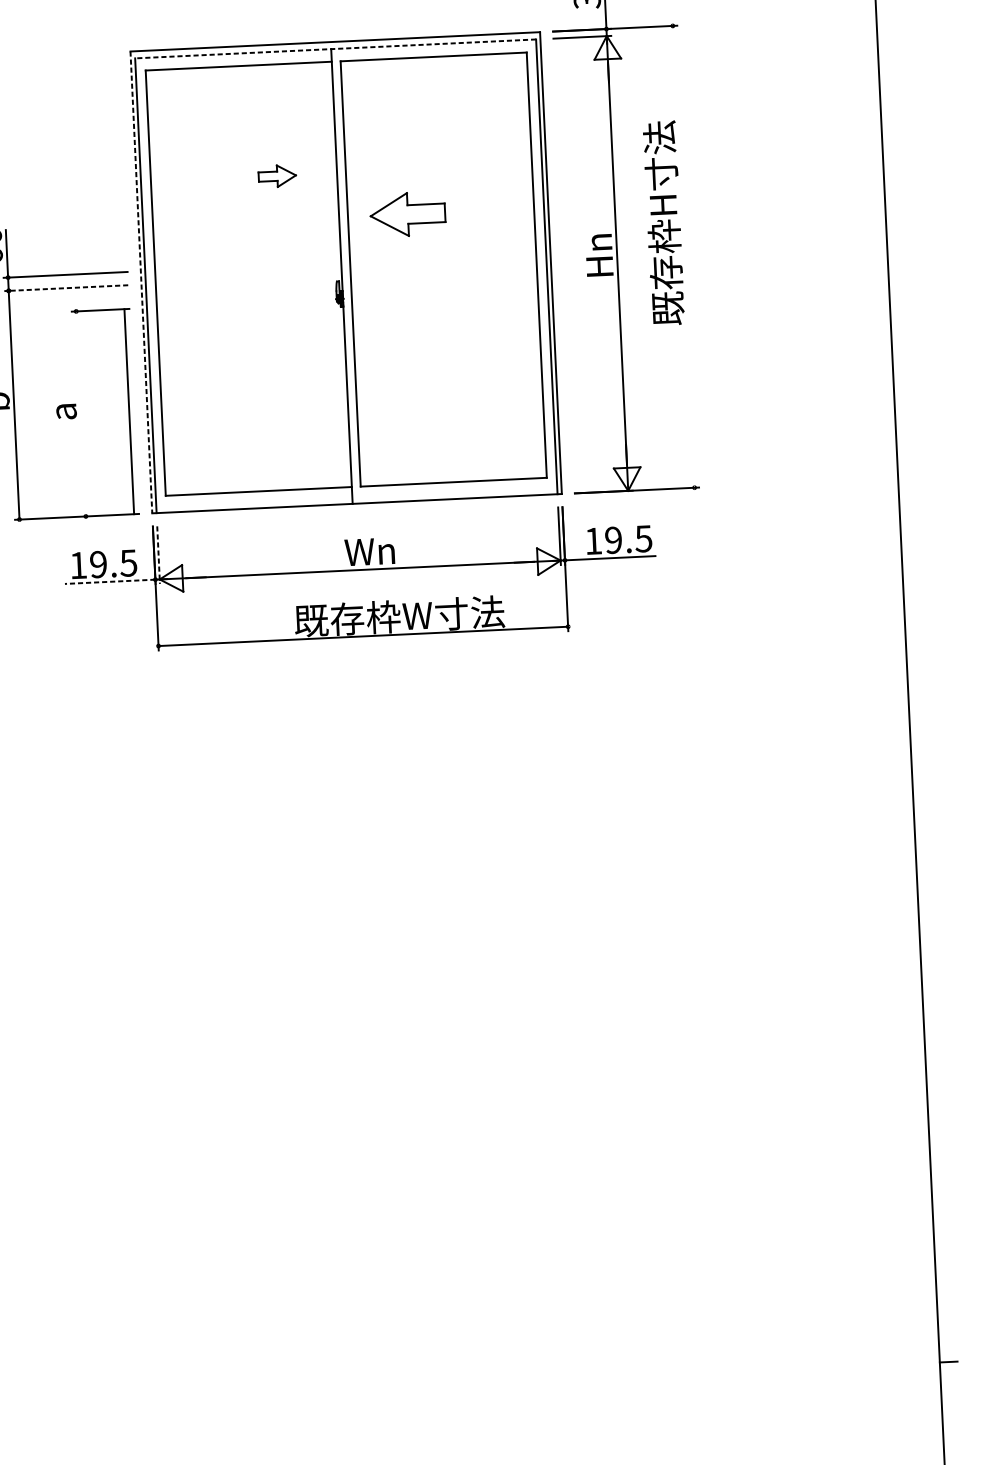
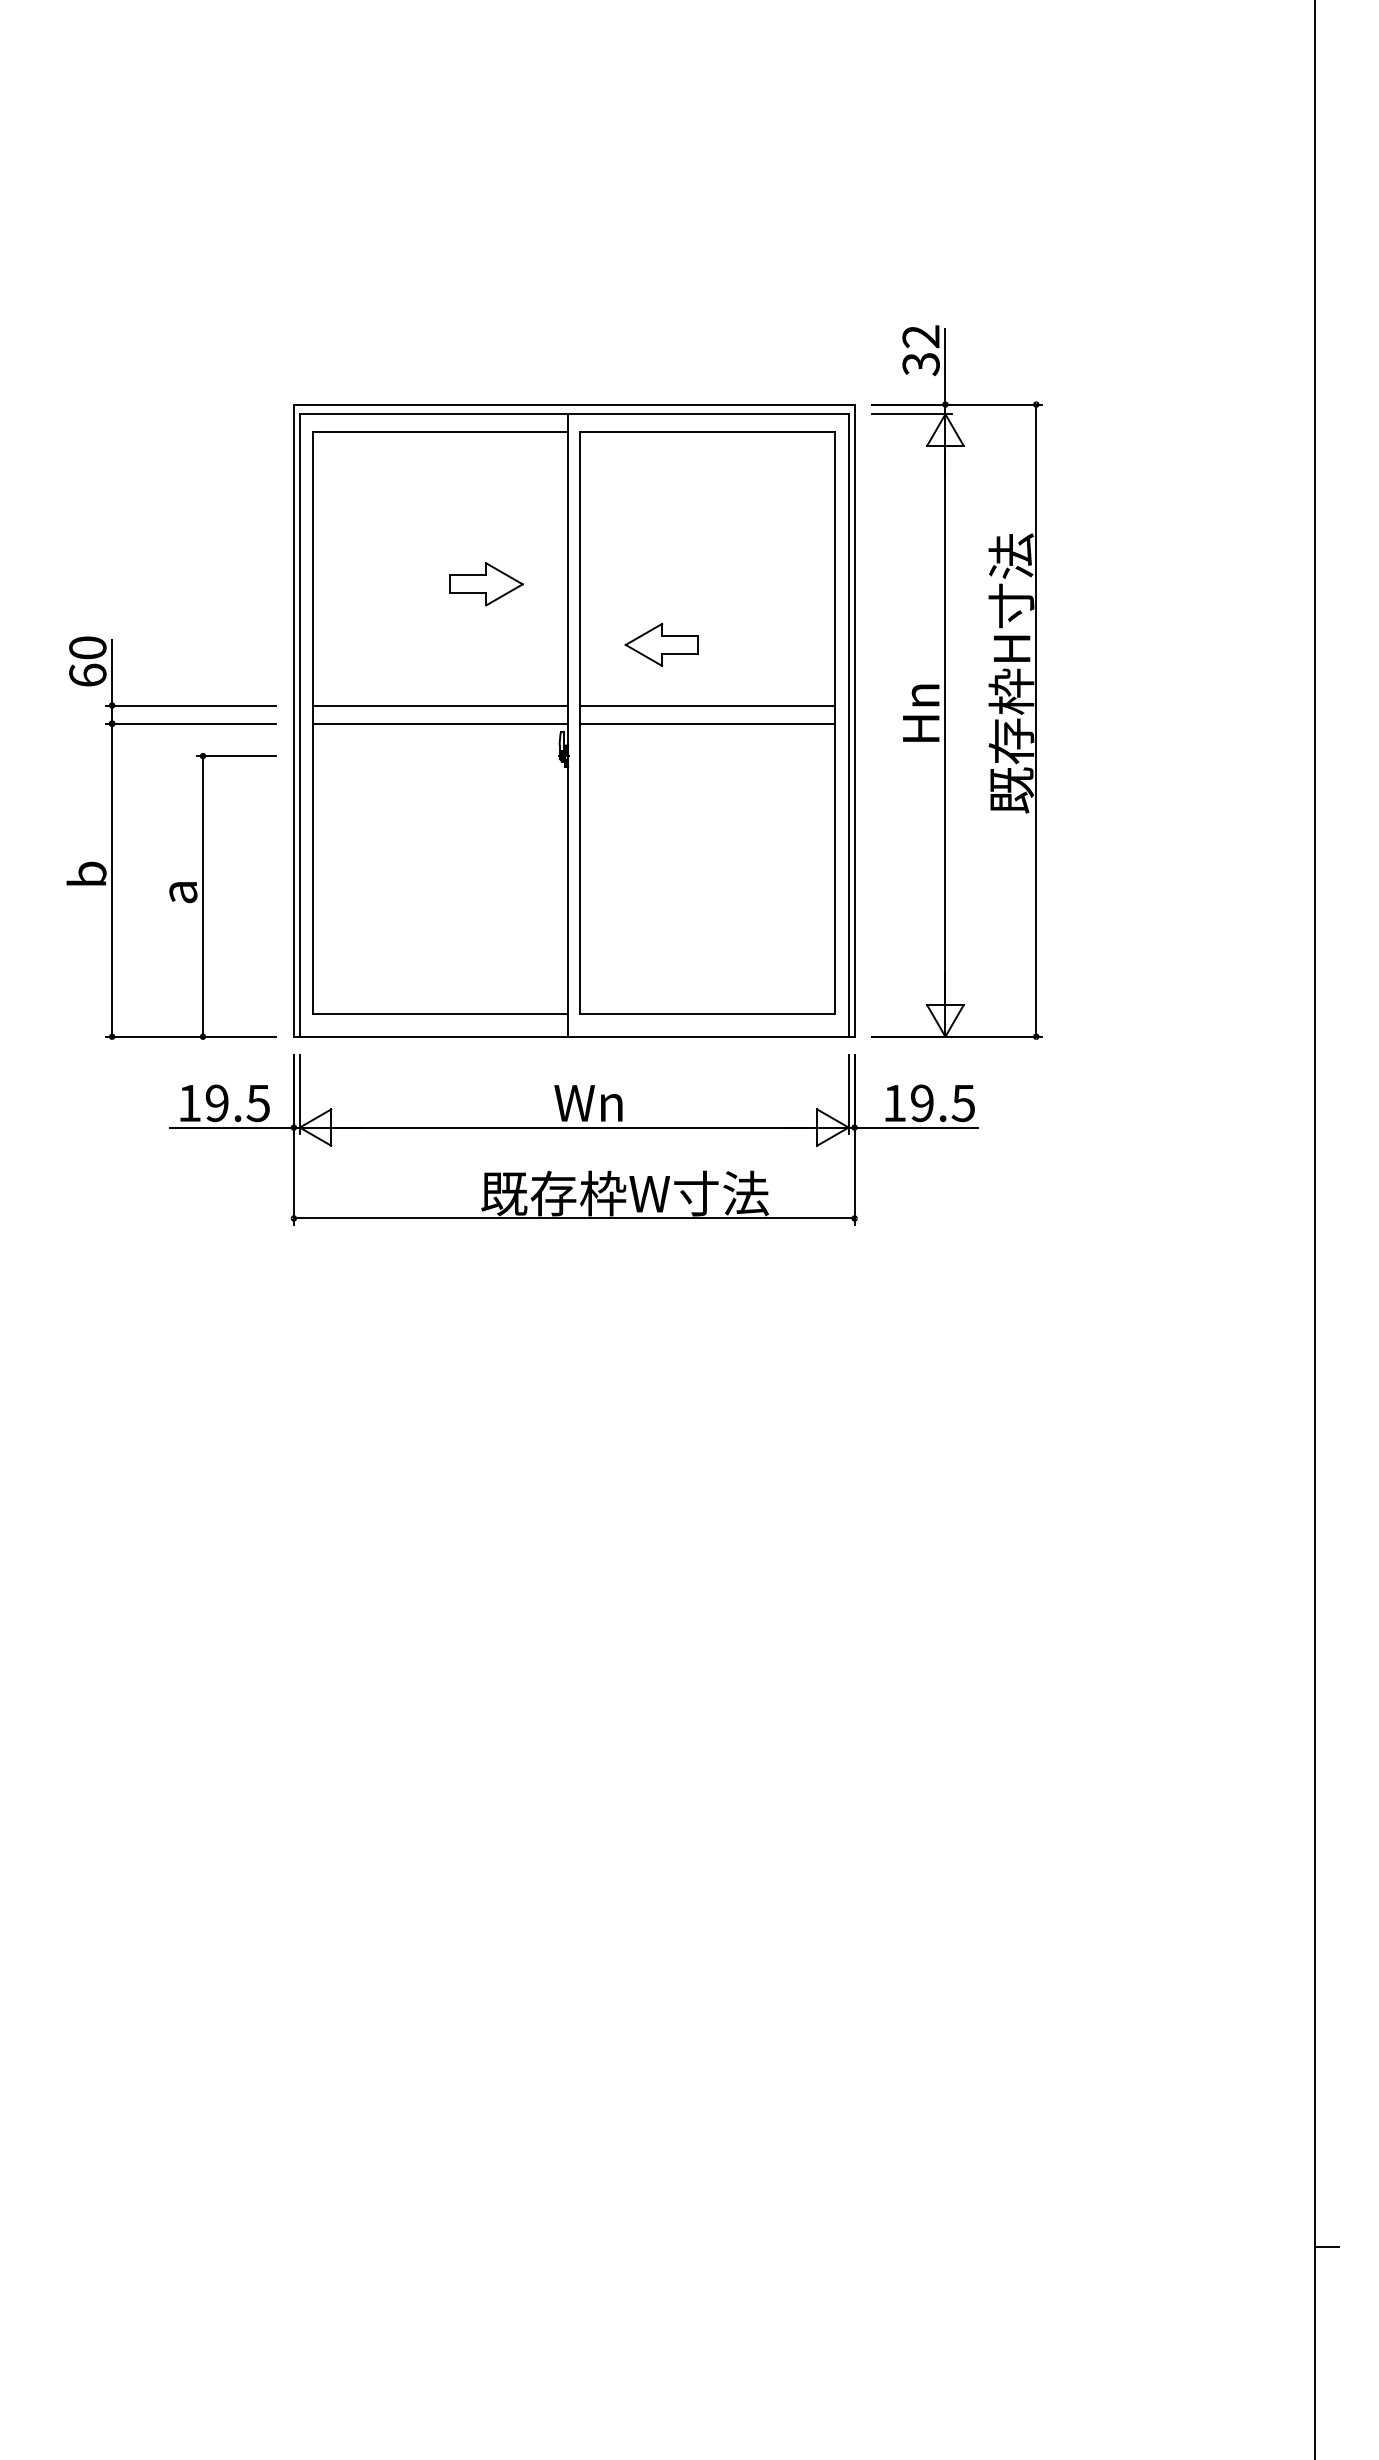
line: (335, 49) -> (573, 414), dashed -> solid
part: (277, 176) -> (486, 584), size x1.43
part: (407, 214) -> (661, 644), size x0.71
line: (683, 256) -> (1036, 720), added
line: (443, 257) -> (707, 705), added
line: (247, 266) -> (440, 705), added
line: (443, 270) -> (707, 723), added
line: (248, 279) -> (440, 723), added
line: (141, 283) -> (293, 721), dashed -> solid
line: (65, 288) -> (190, 723), dashed -> solid
line: (129, 411) -> (203, 896), moved
line: (158, 555) -> (299, 1094), dashed -> solid
line: (109, 581) -> (231, 1127), dashed -> solid

